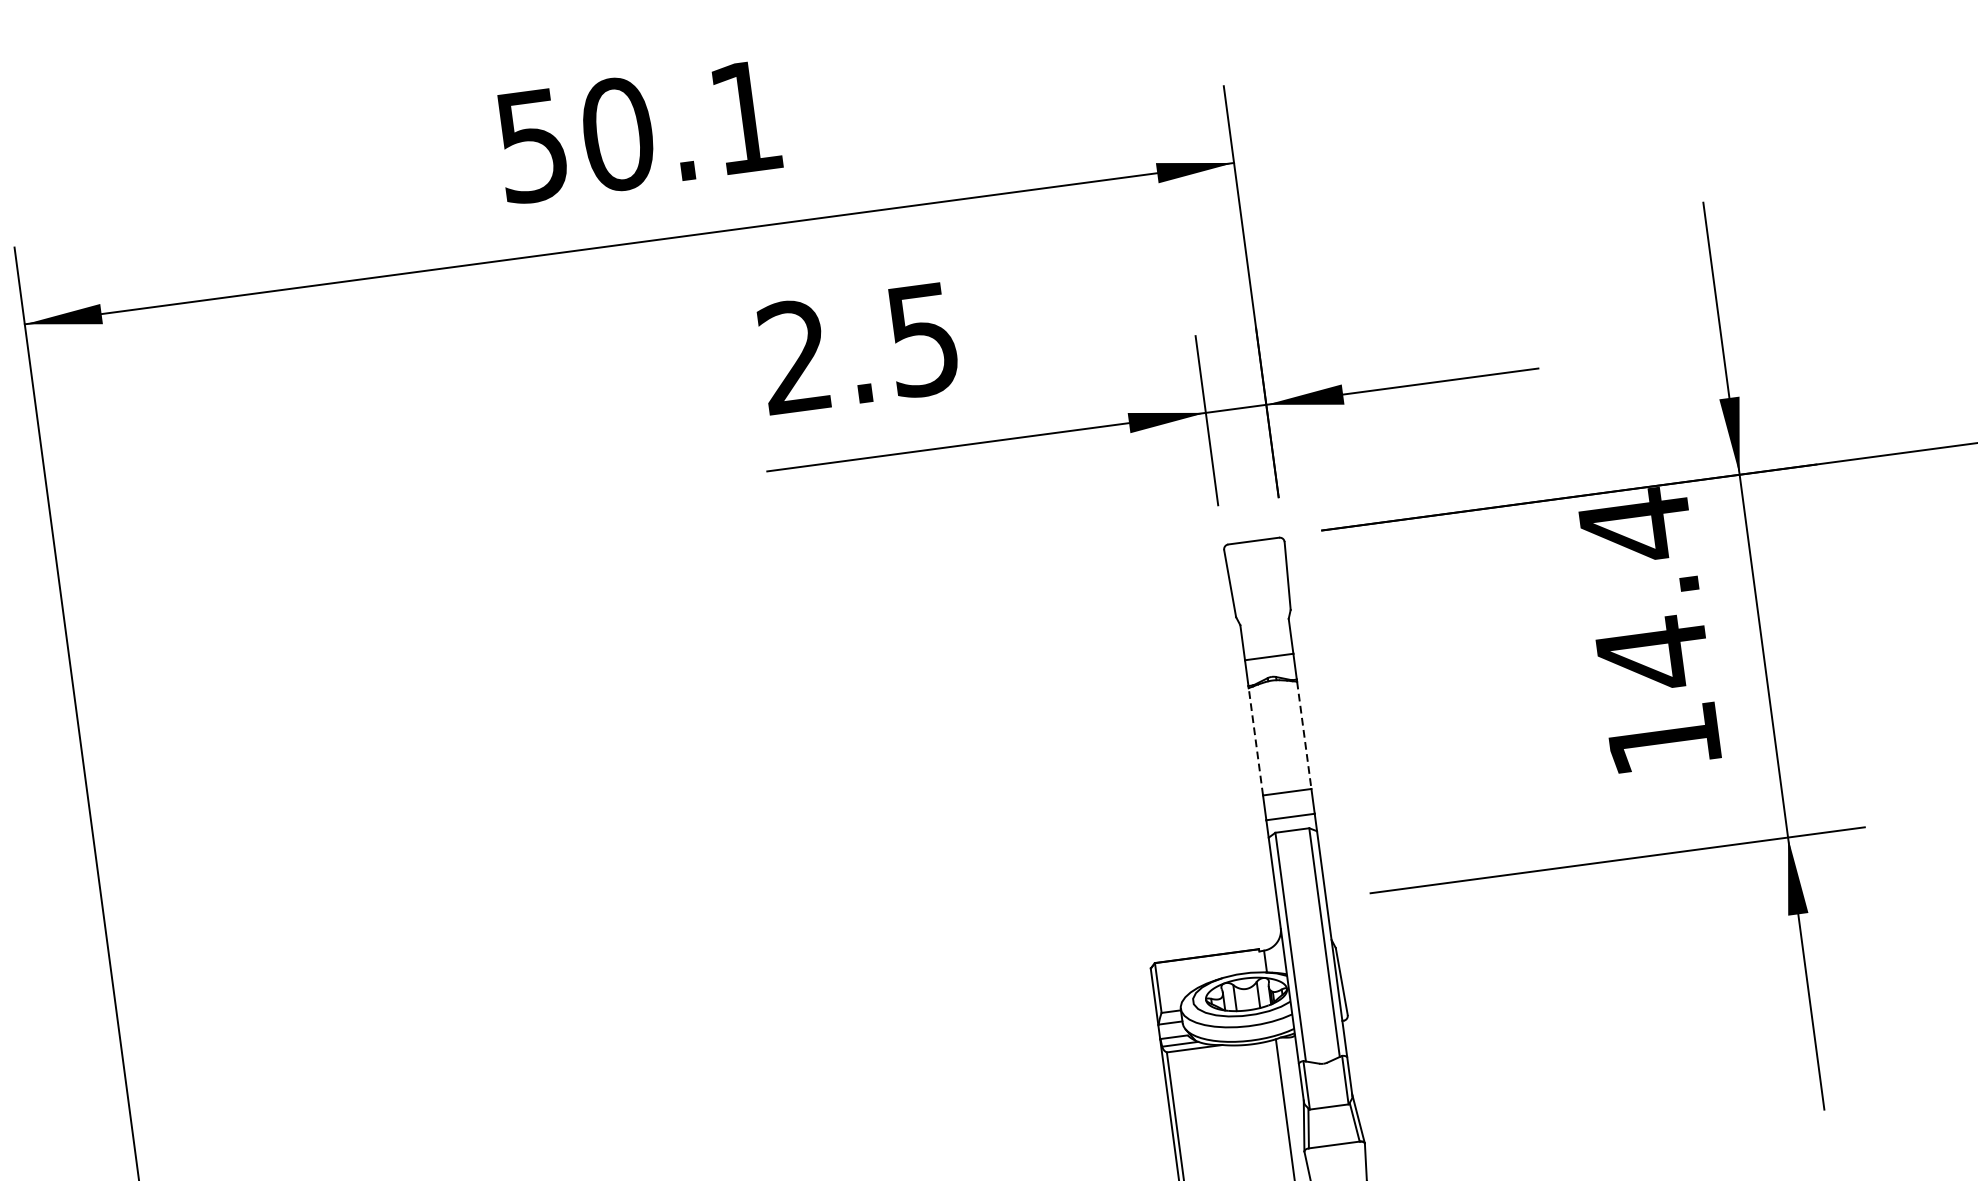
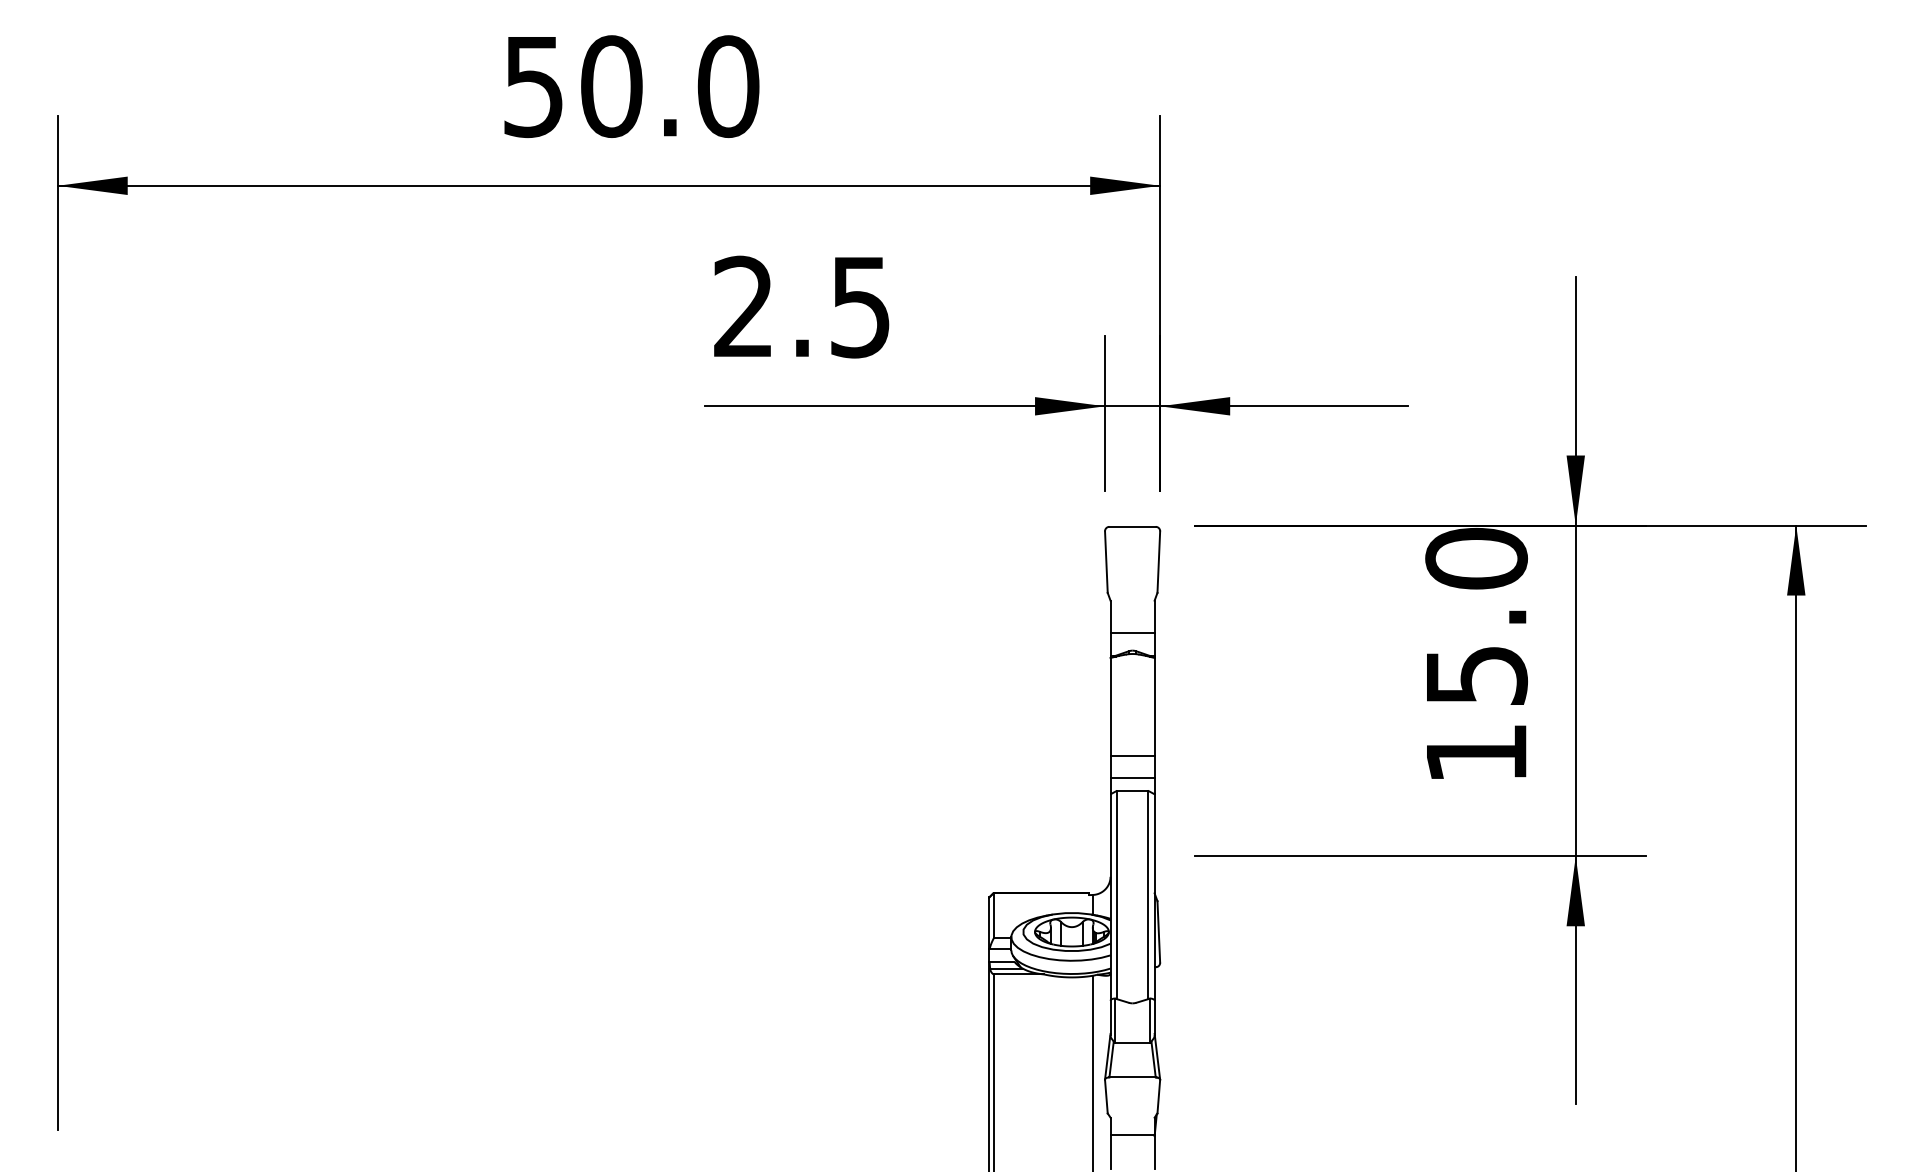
text: (746, 117) -> (728, 86), 50.1 -> 50.0
text: (1644, 590) -> (1476, 617), 14.4 -> 15.0
line: (1304, 734) -> (1154, 706), dashed -> solid
line: (1255, 741) -> (1110, 706), dashed -> solid

